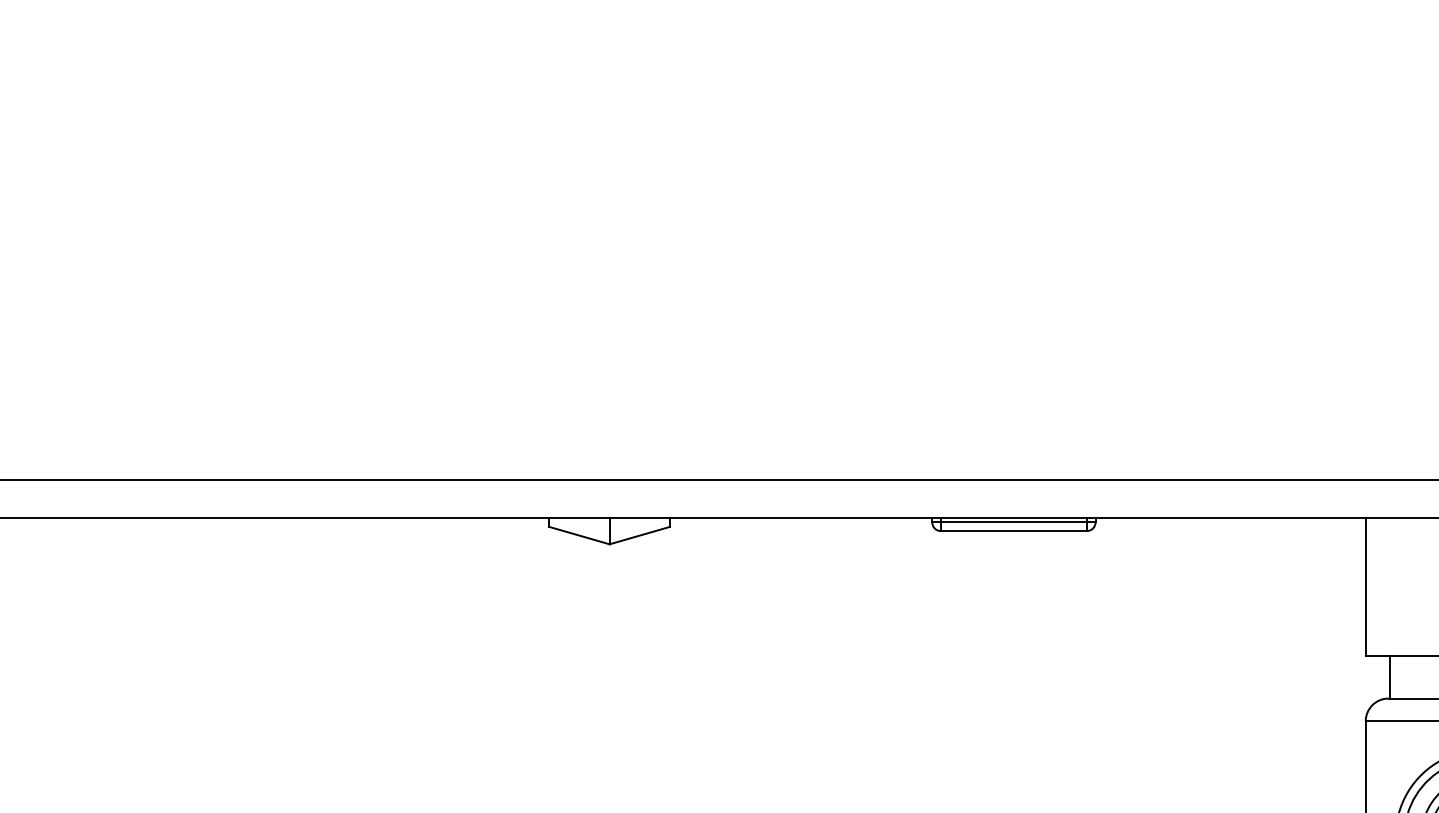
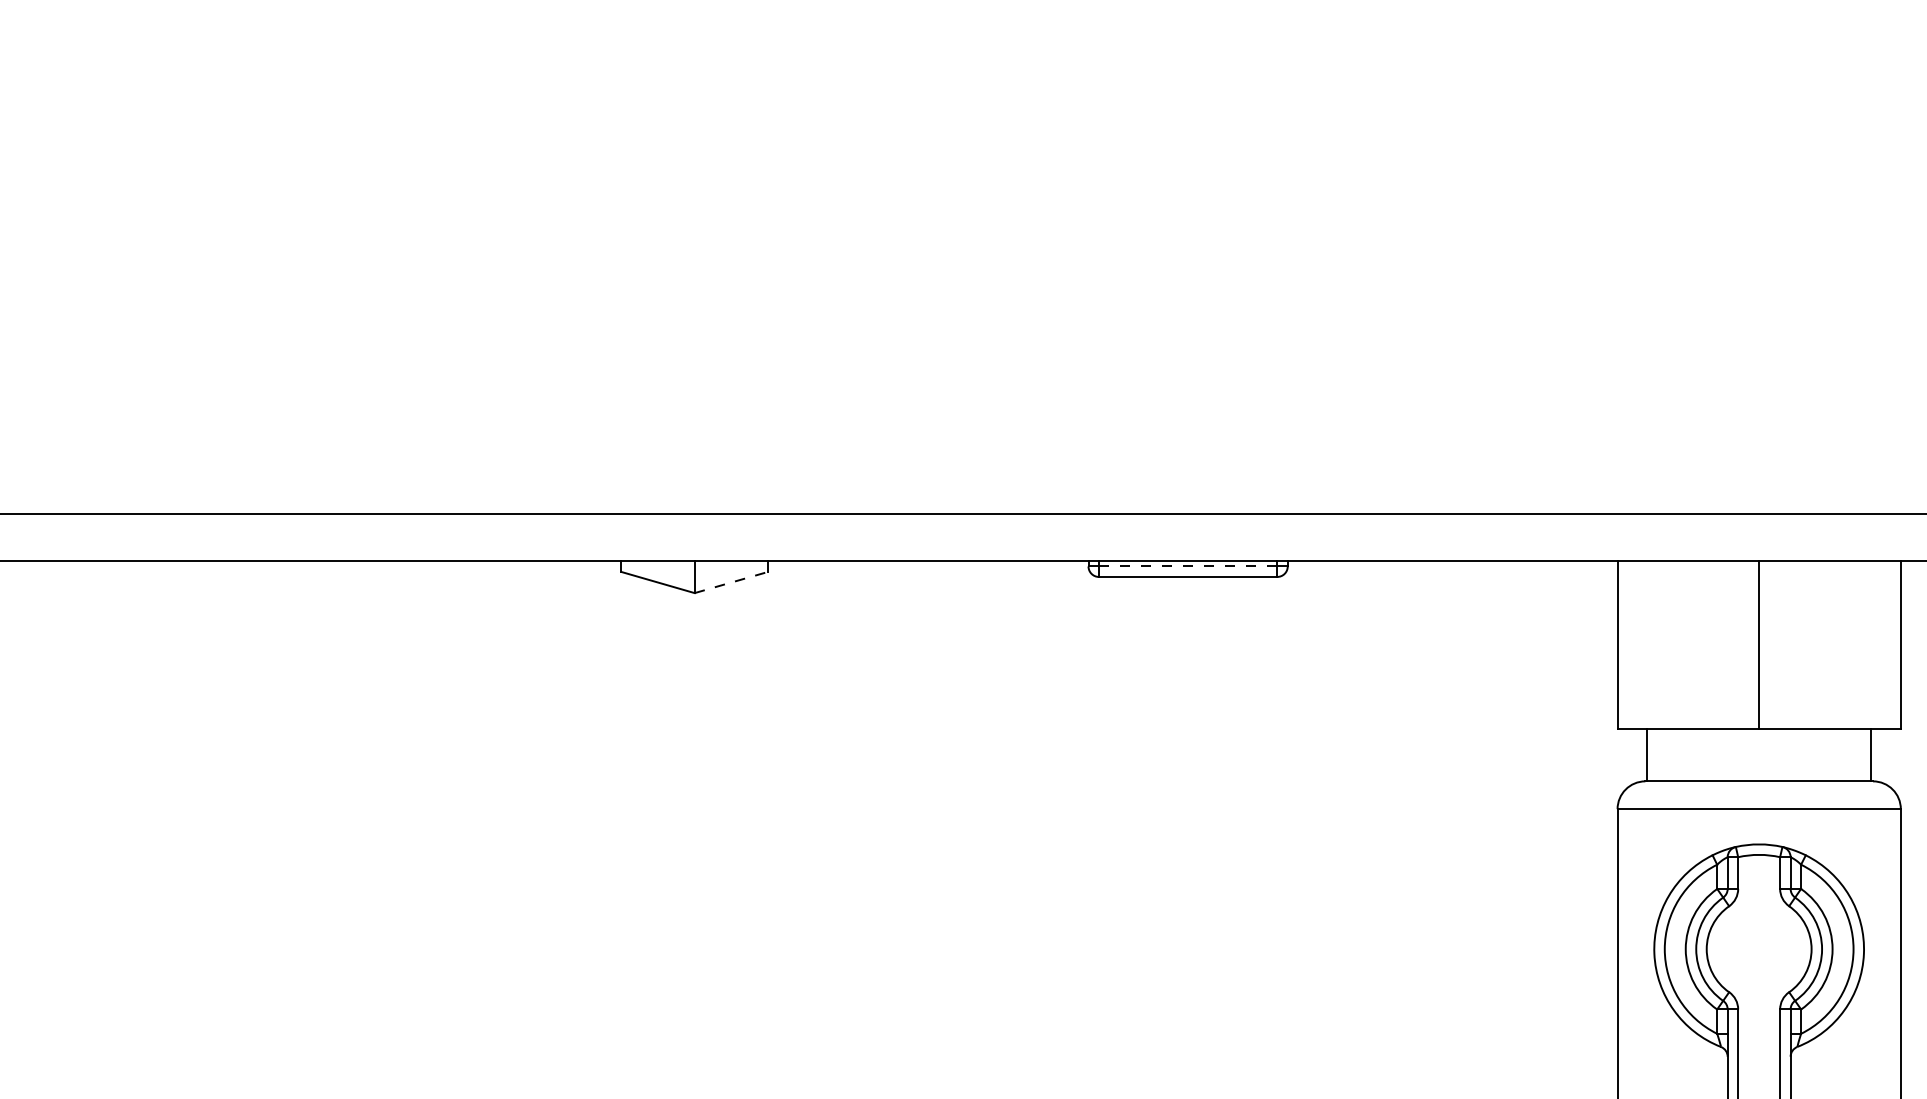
line: (1014, 522) -> (1188, 566), solid -> dashed
line: (639, 535) -> (731, 582), solid -> dashed

